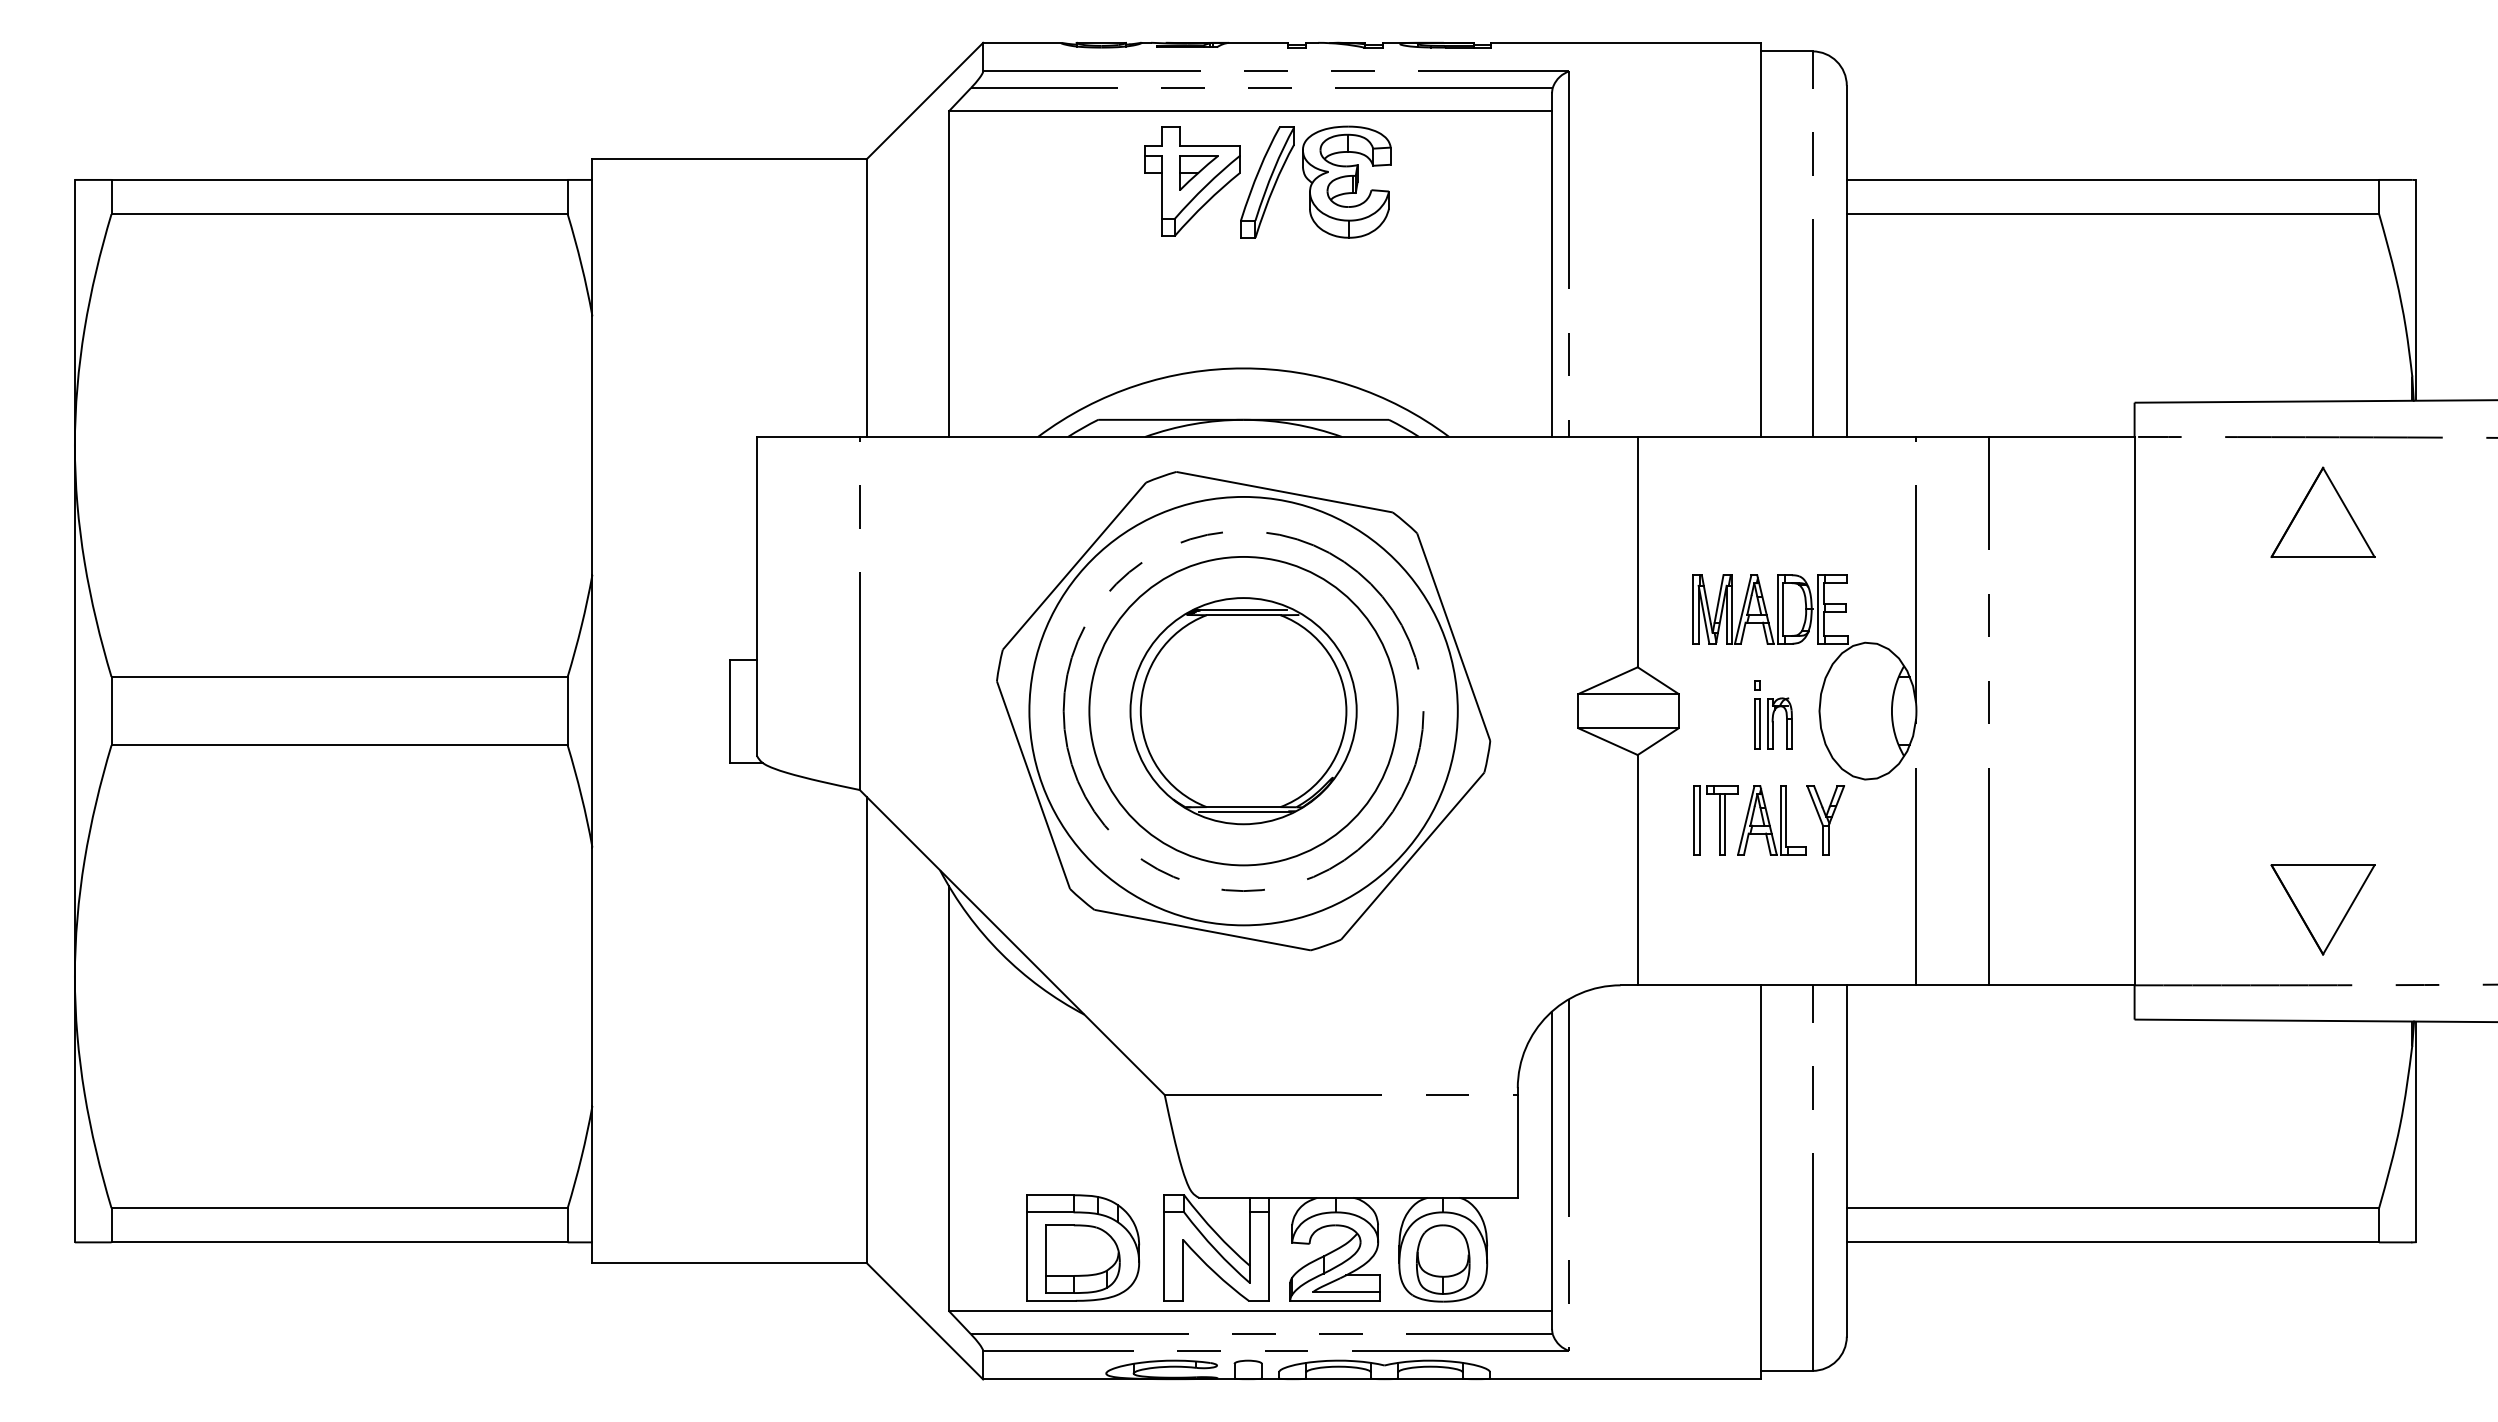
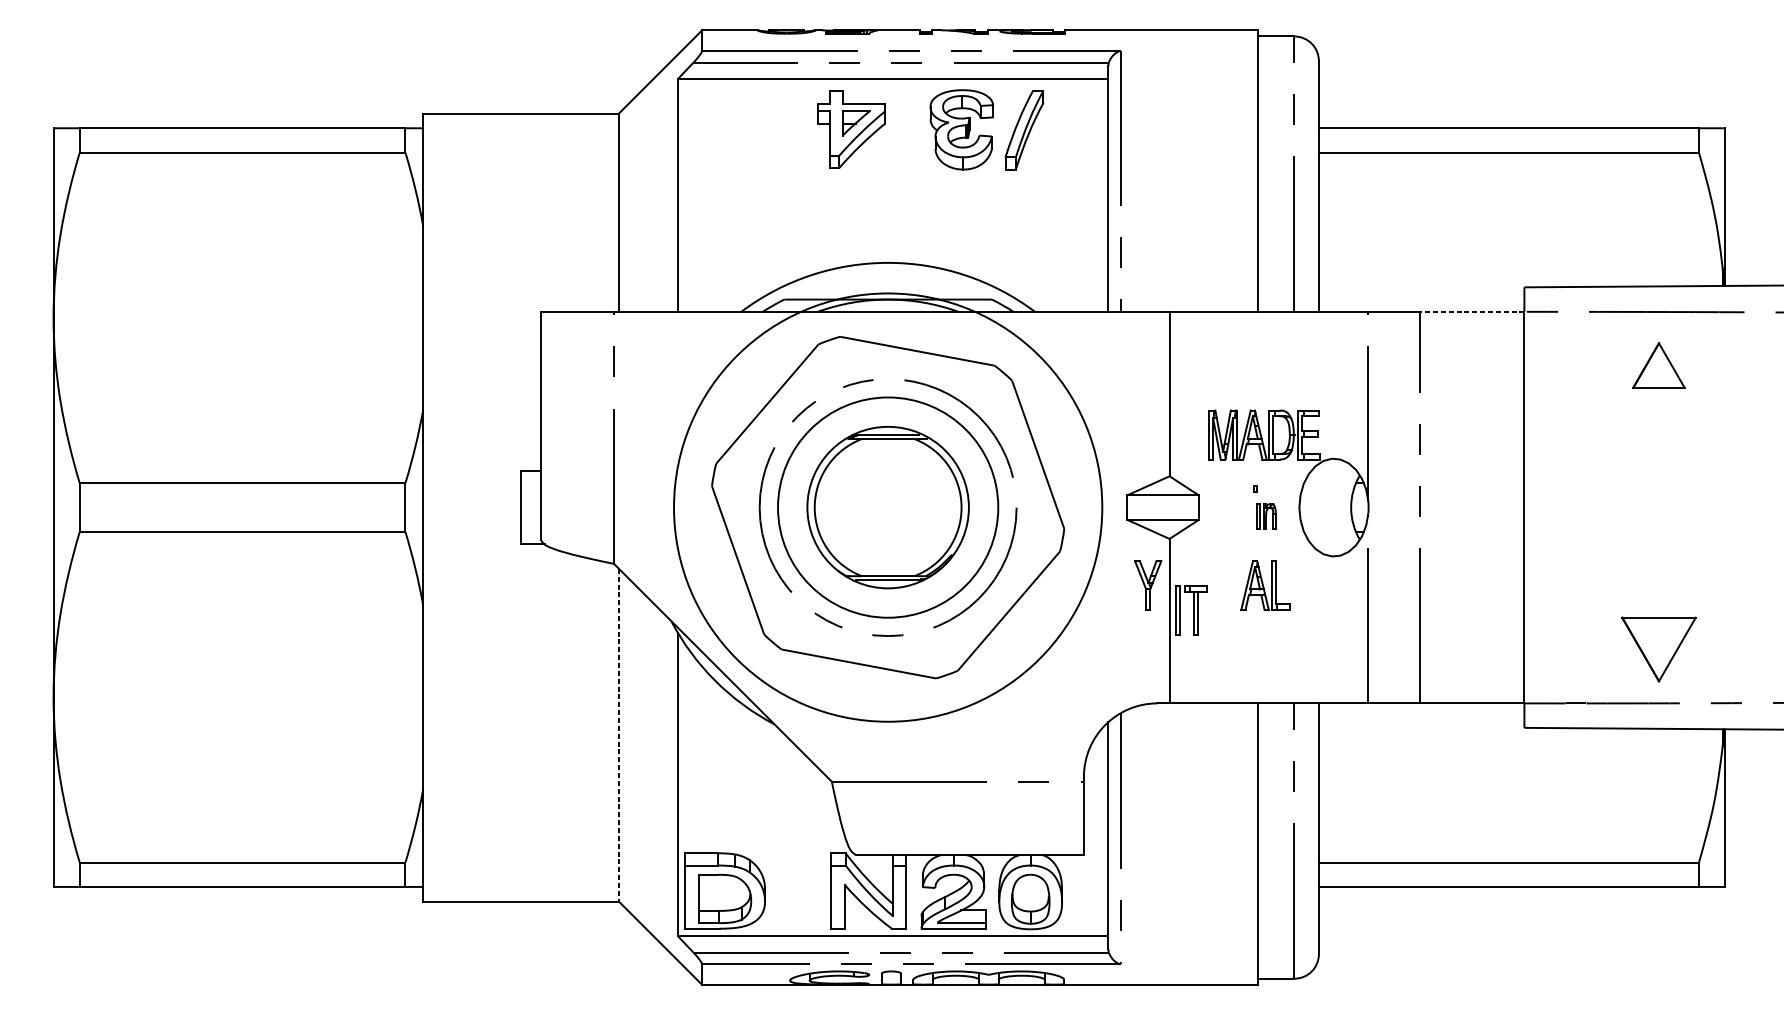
part: (1267, 182) -> (1024, 130), moved
line: (2061, 436) -> (1472, 311), solid -> dashed
part: (2322, 511) -> (1658, 365), size x0.7
circle: (1243, 710) -> (888, 507), size x1.4
part: (1773, 723) -> (1266, 516), size x0.7
part: (1715, 820) -> (1190, 610), moved
part: (1825, 820) -> (1148, 585), moved
line: (866, 1030) -> (618, 735), solid -> dashed
part: (1083, 1247) -> (725, 890), moved

